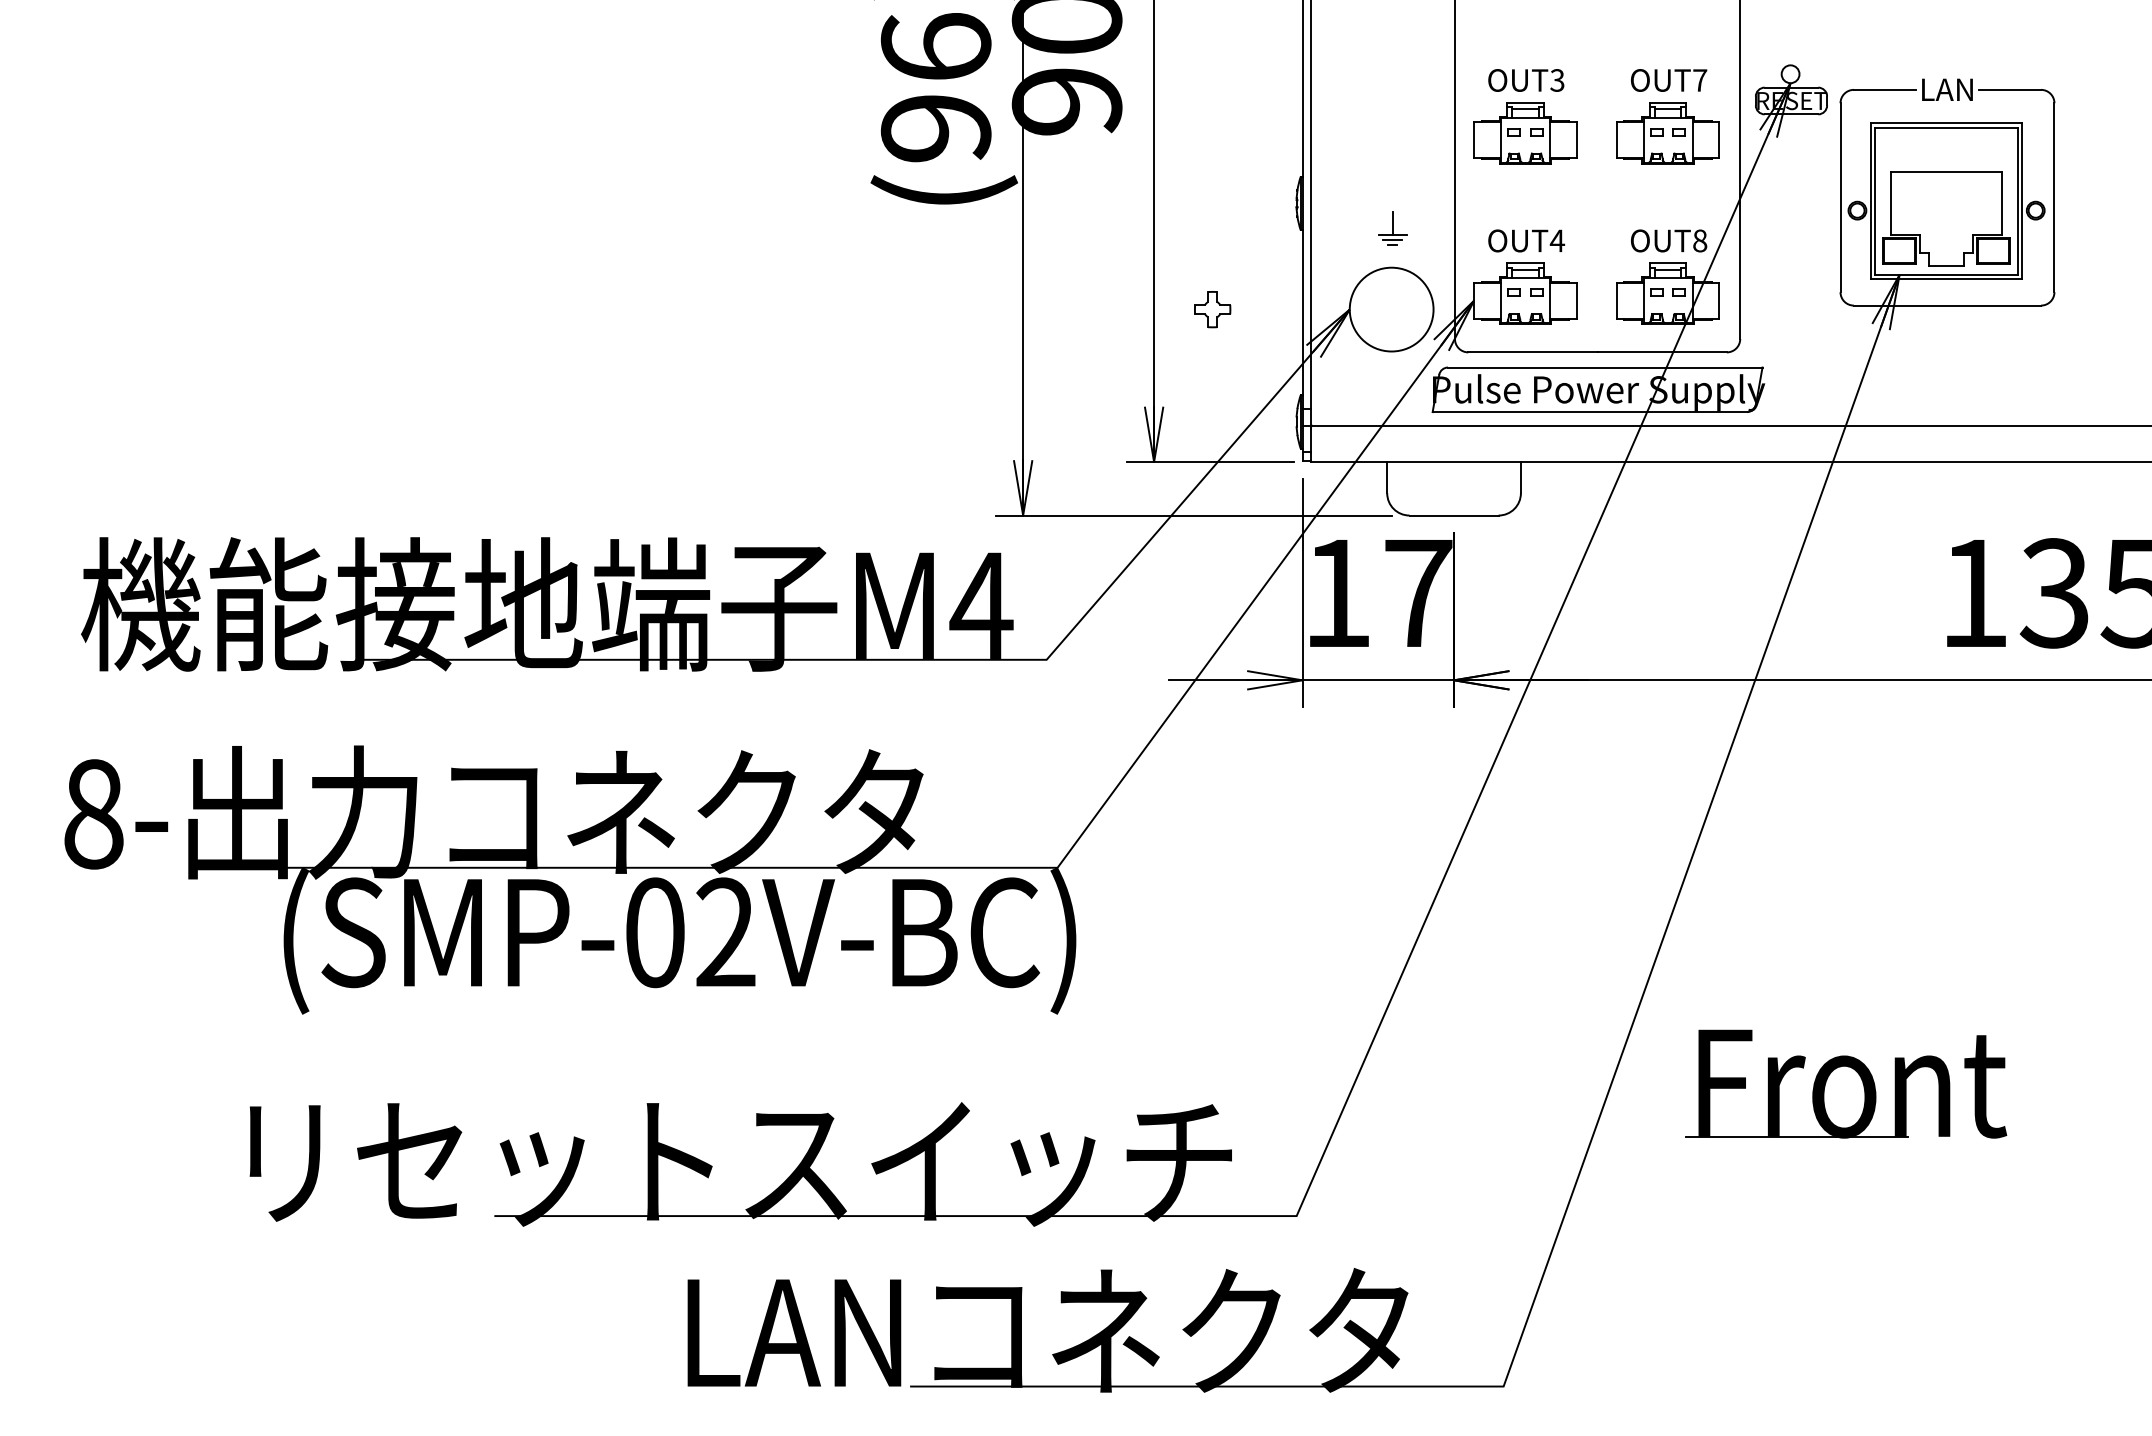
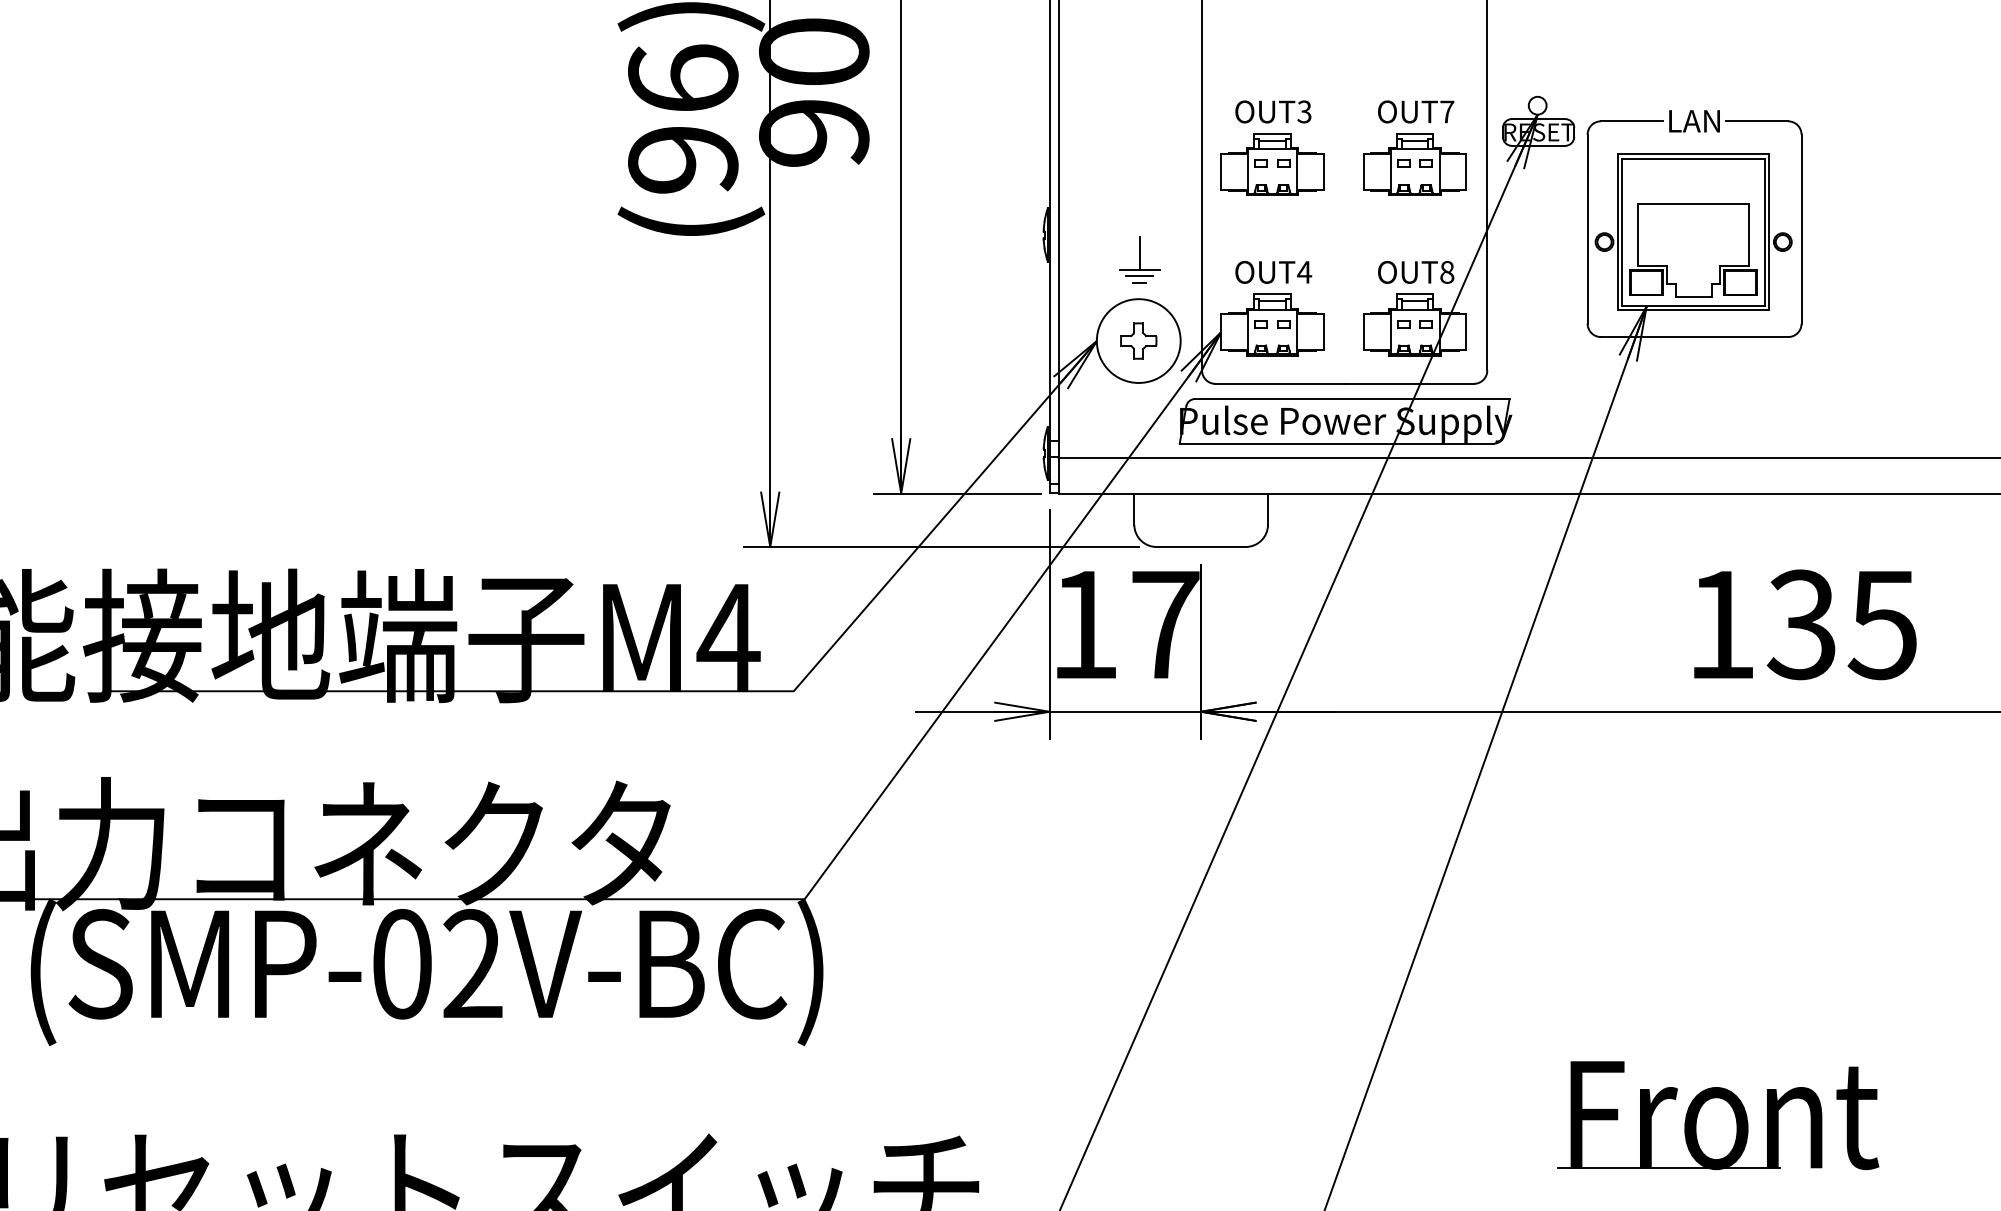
part: (1392, 228) -> (1139, 259), size x1.43
part: (1212, 309) -> (1138, 340), moved
part: (1846, 1083) -> (1718, 1114), moved

